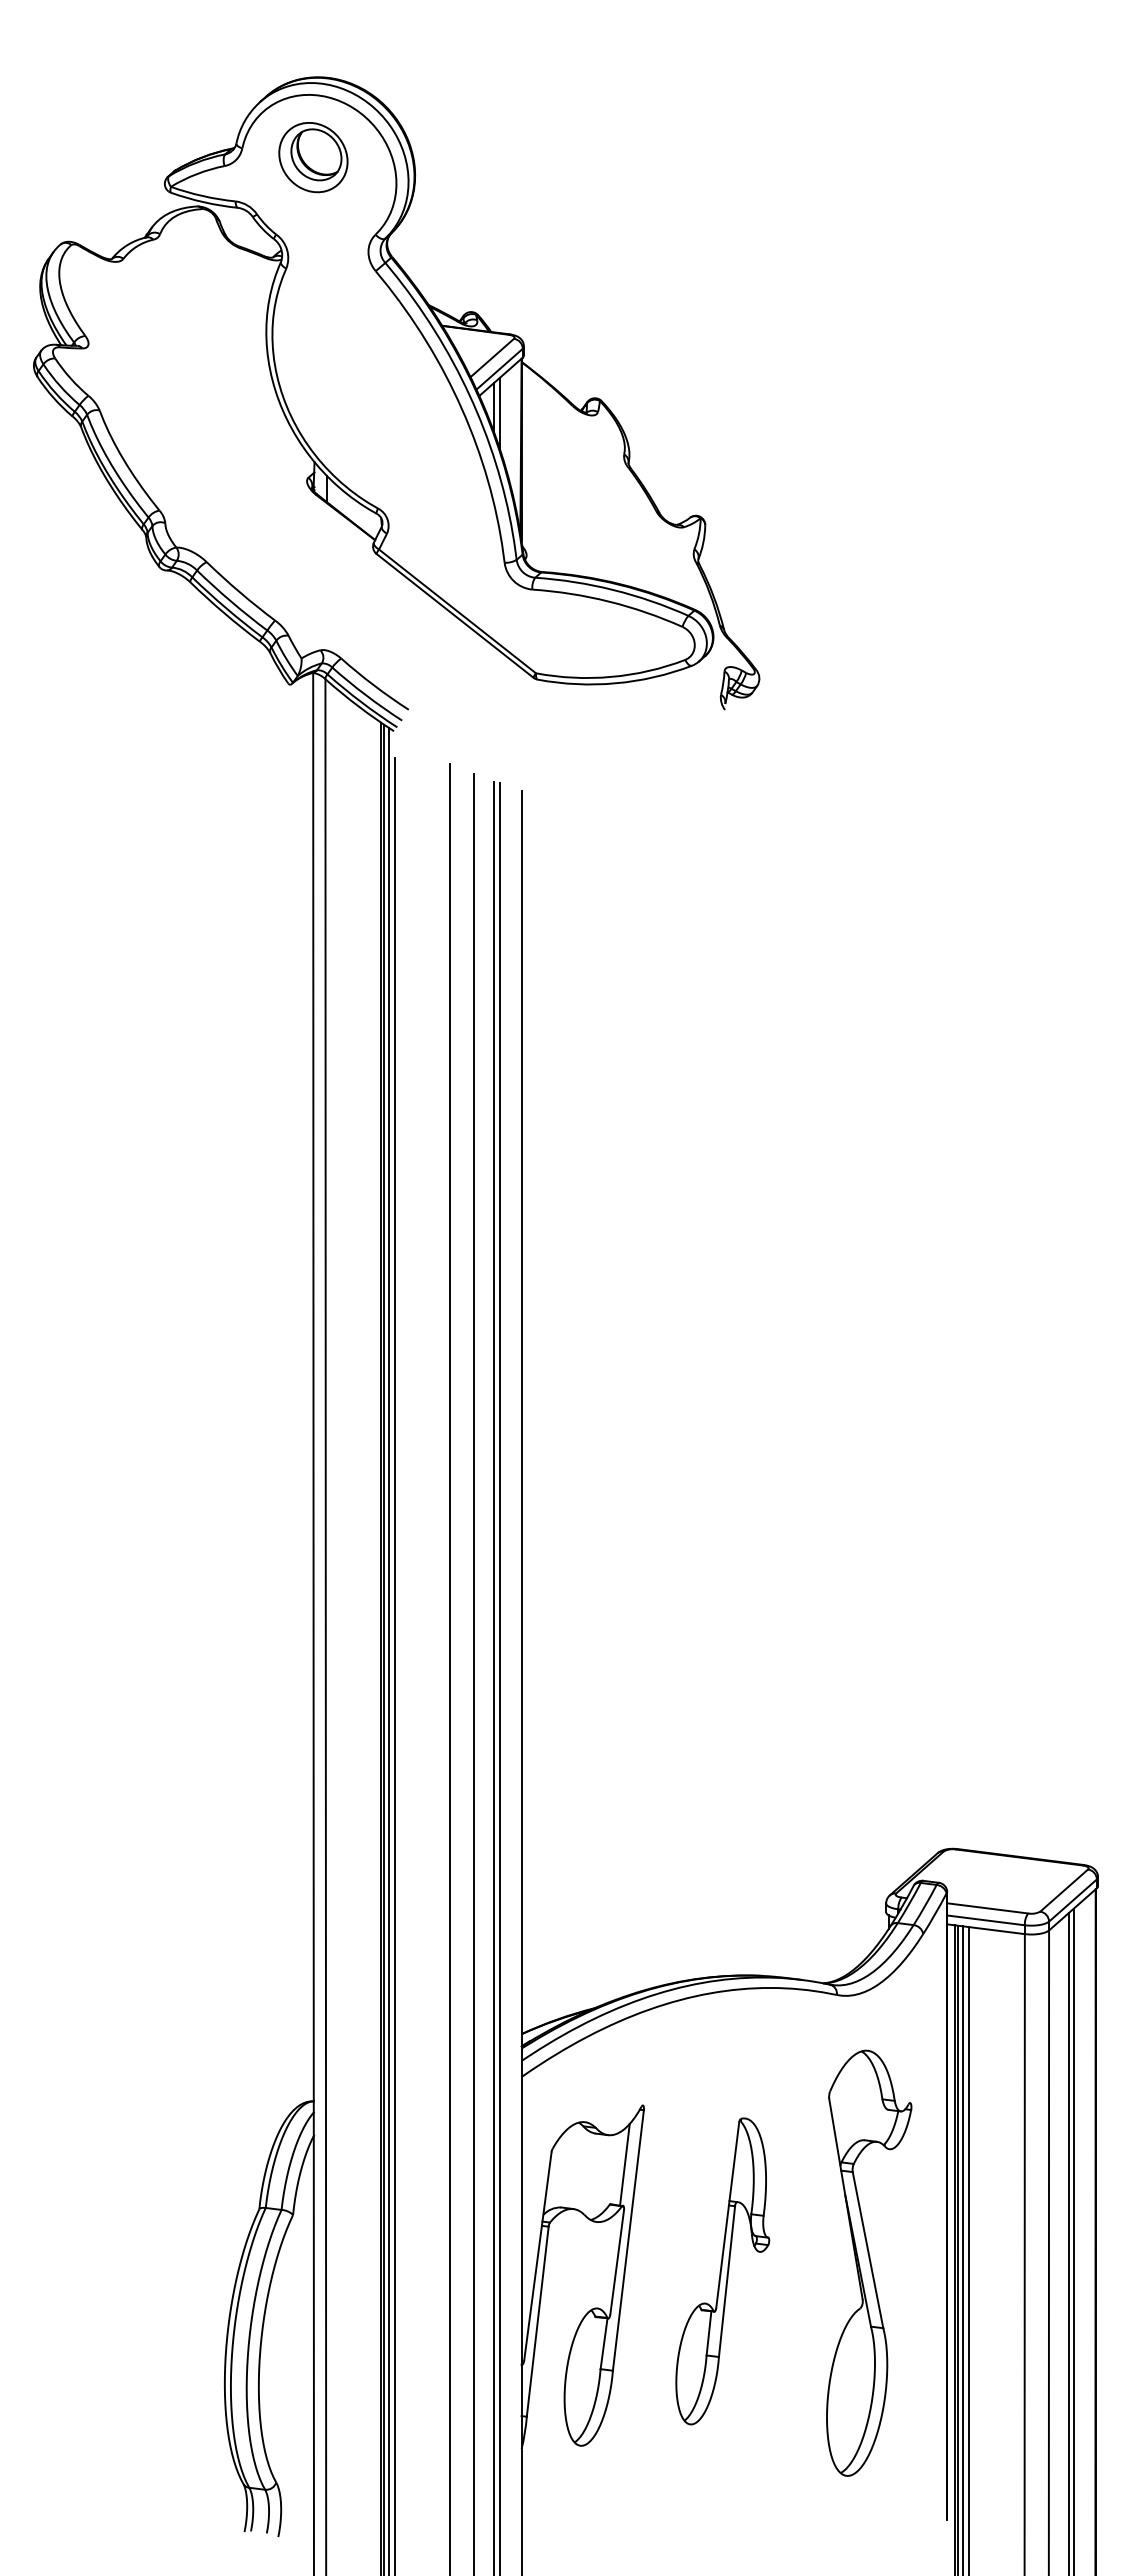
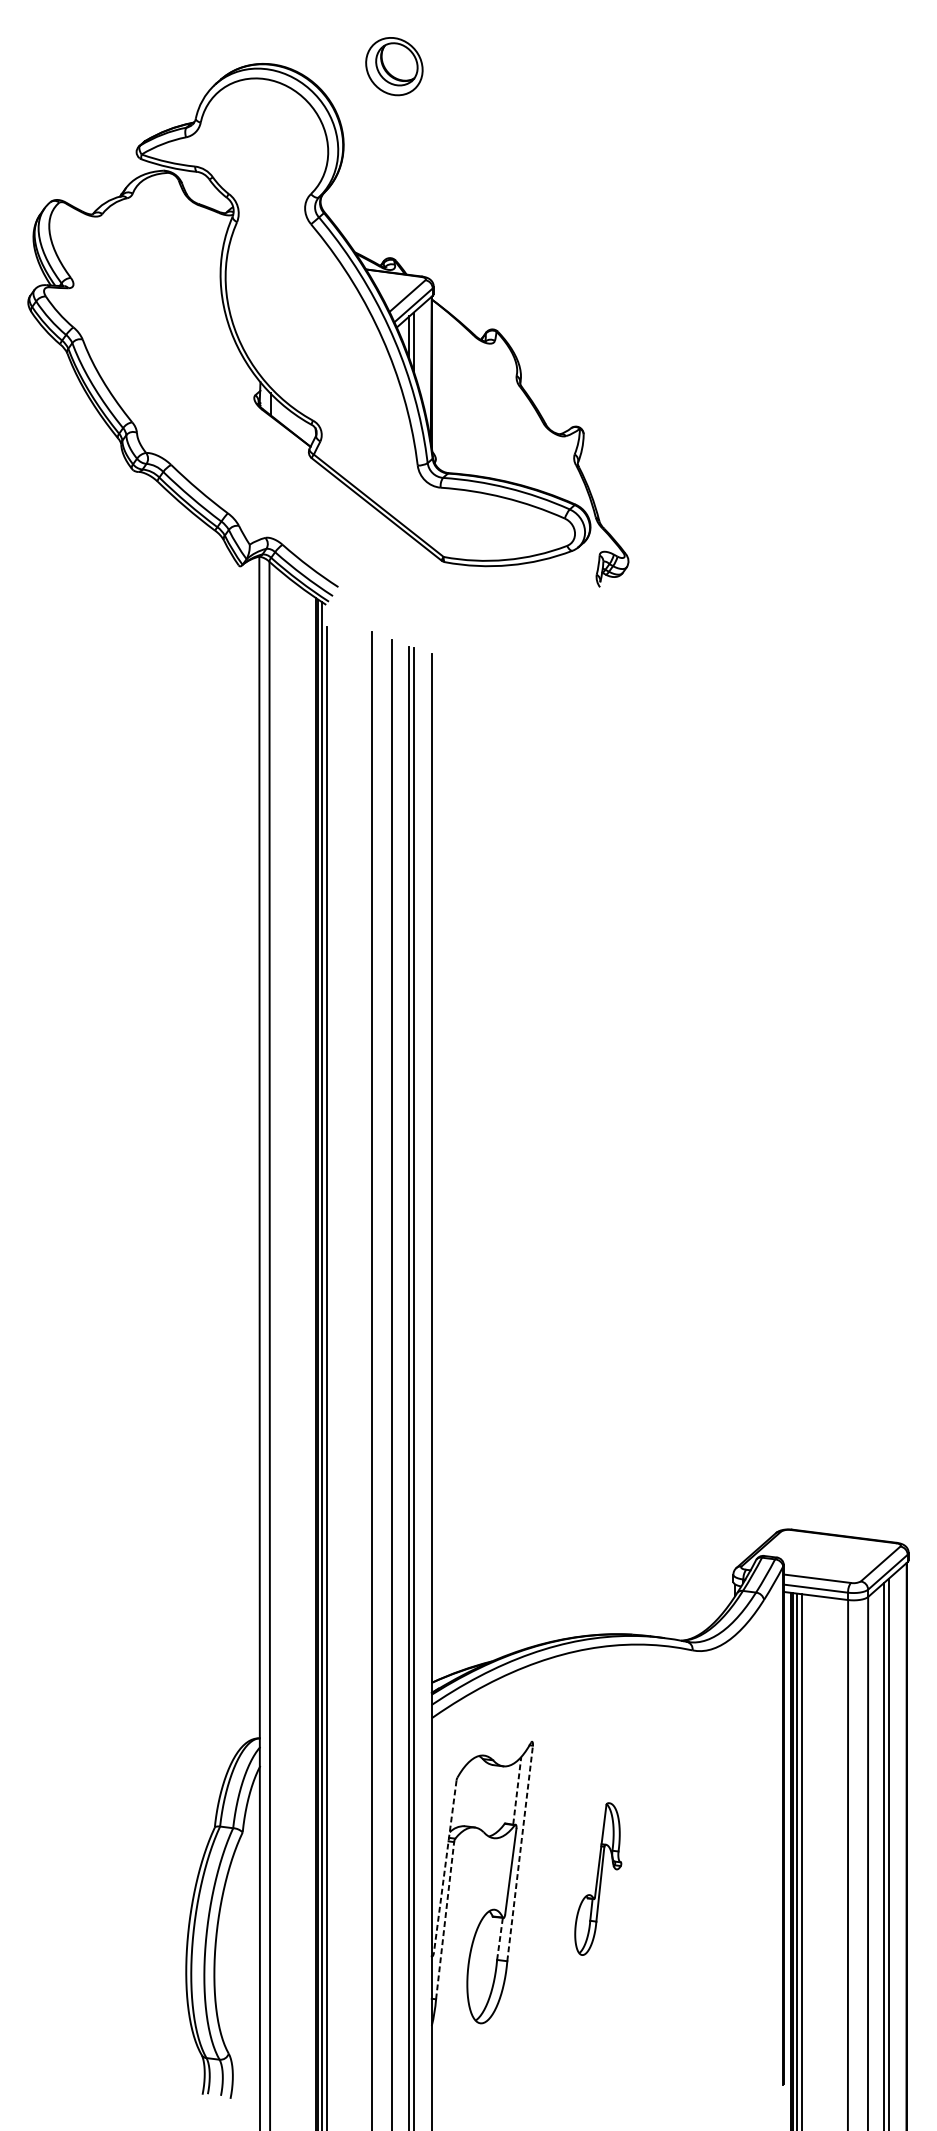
part: (313, 157) -> (394, 66), moved
line: (624, 2164) -> (516, 1790), solid -> dashed
line: (628, 2239) -> (520, 1852), solid -> dashed
line: (537, 2256) -> (444, 1866), solid -> dashed
part: (869, 2262) -> (719, 1871), removed
part: (722, 2271) -> (597, 1879), size x0.6
line: (537, 2321) -> (444, 1920), solid -> dashed
line: (604, 2343) -> (500, 1938), solid -> dashed

